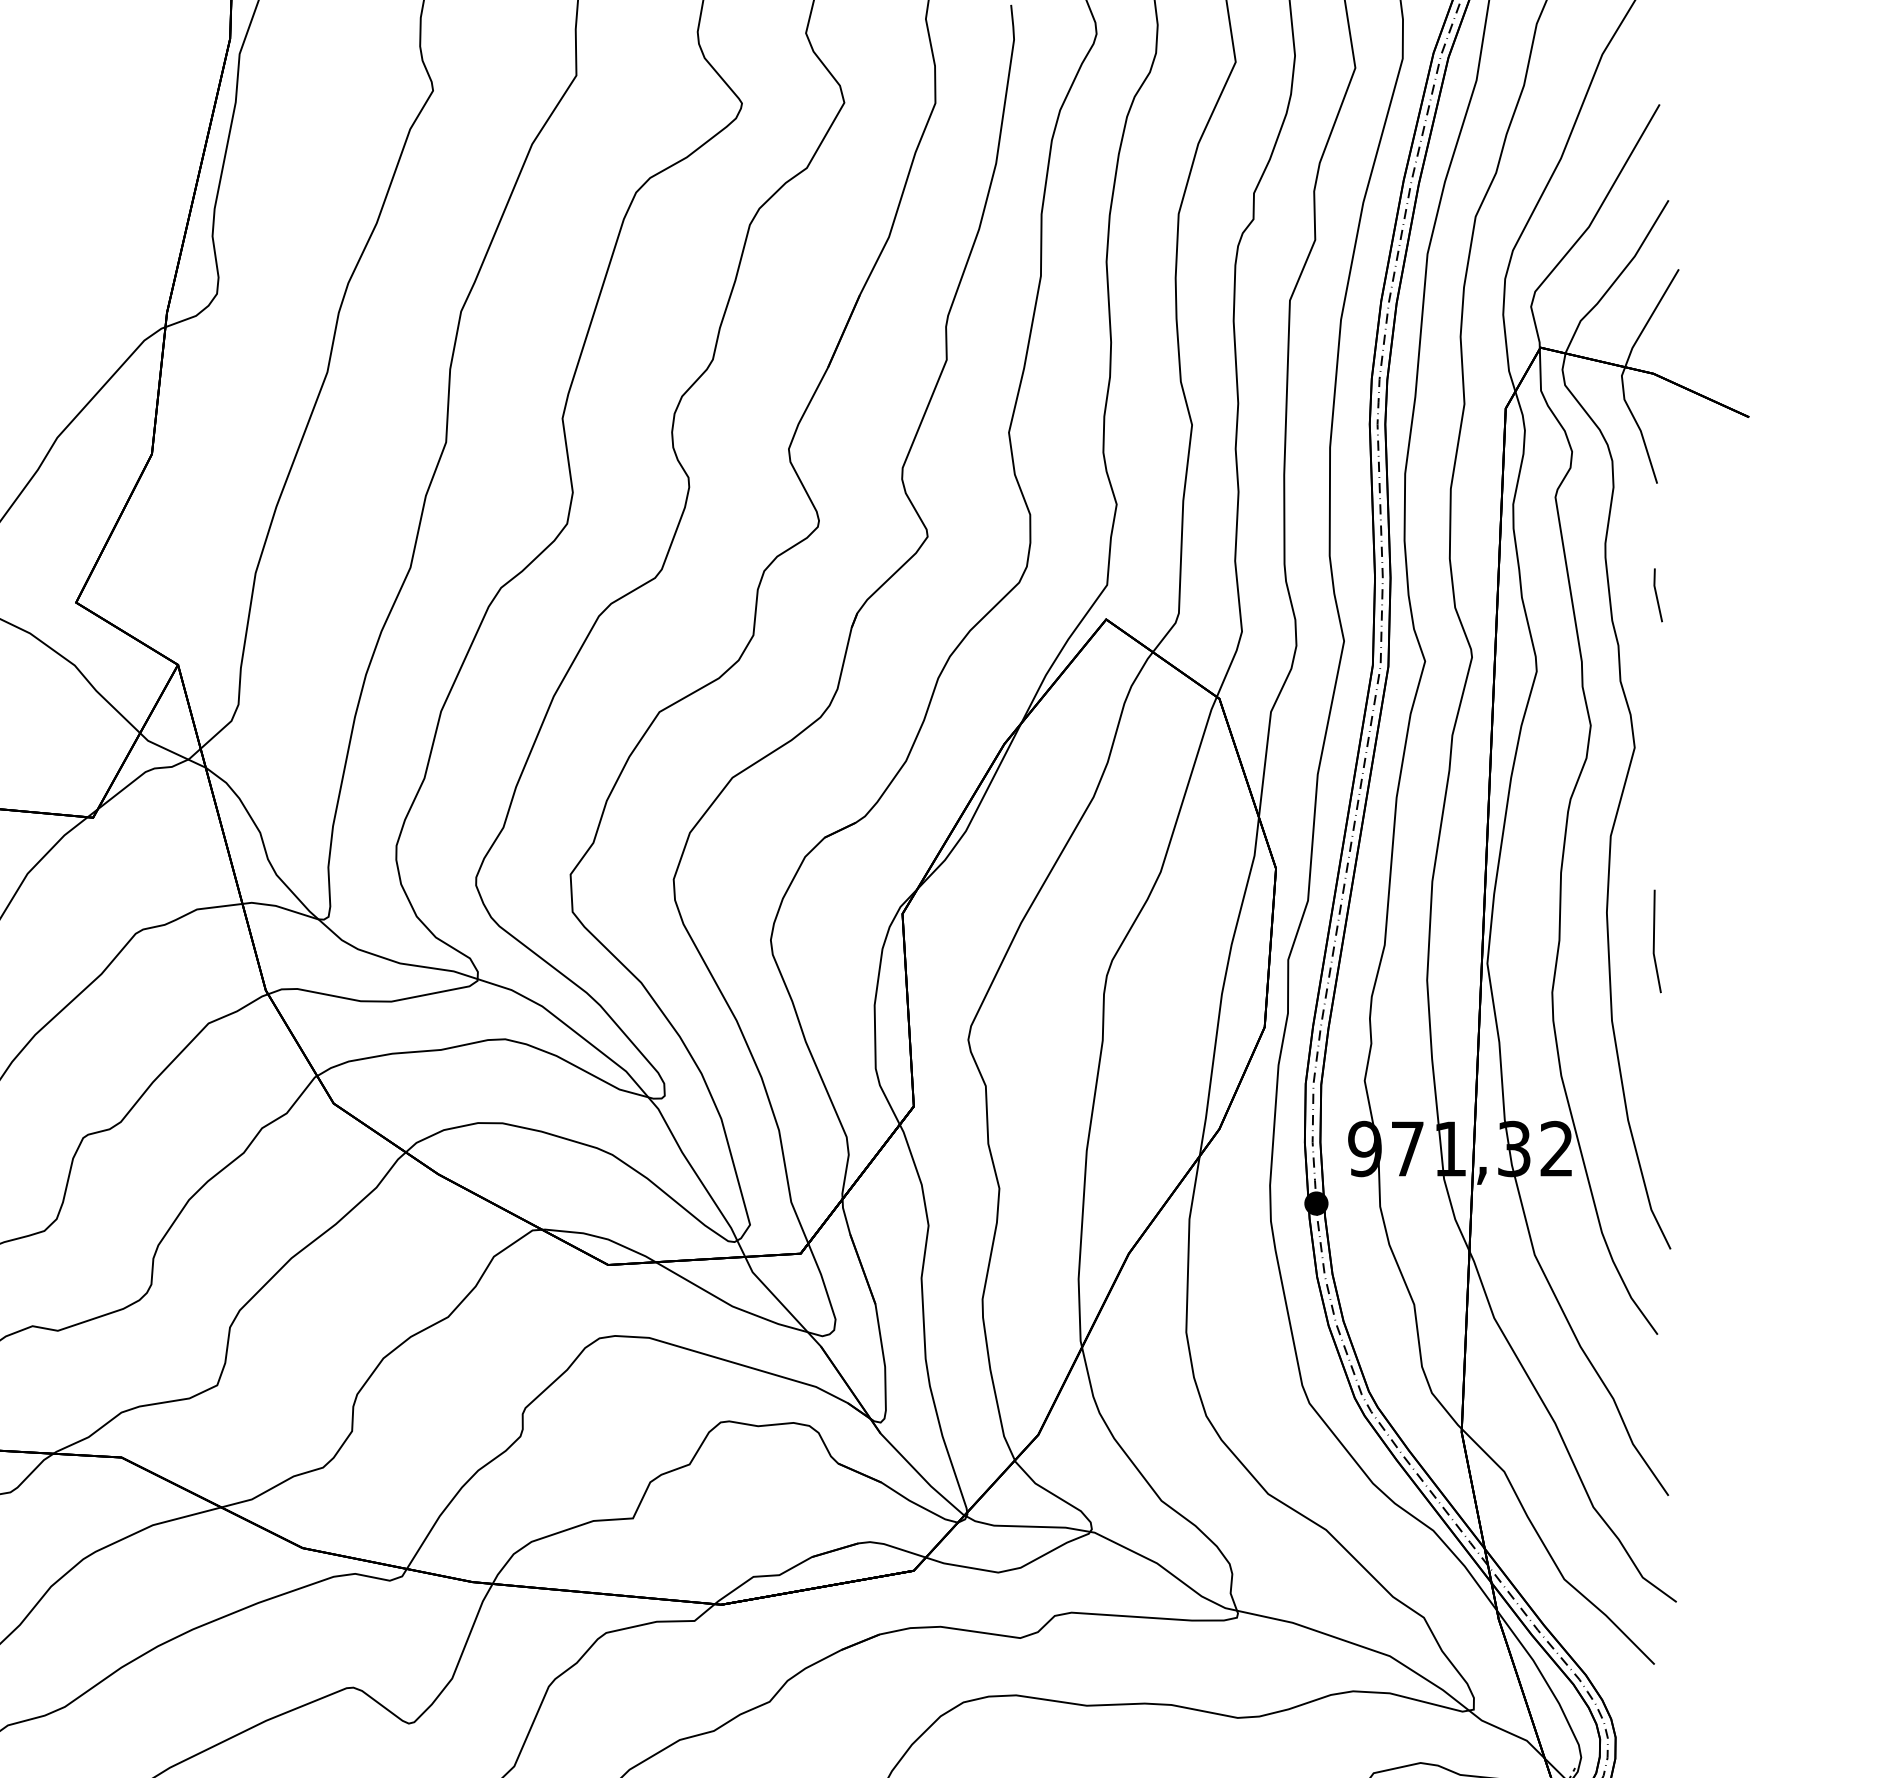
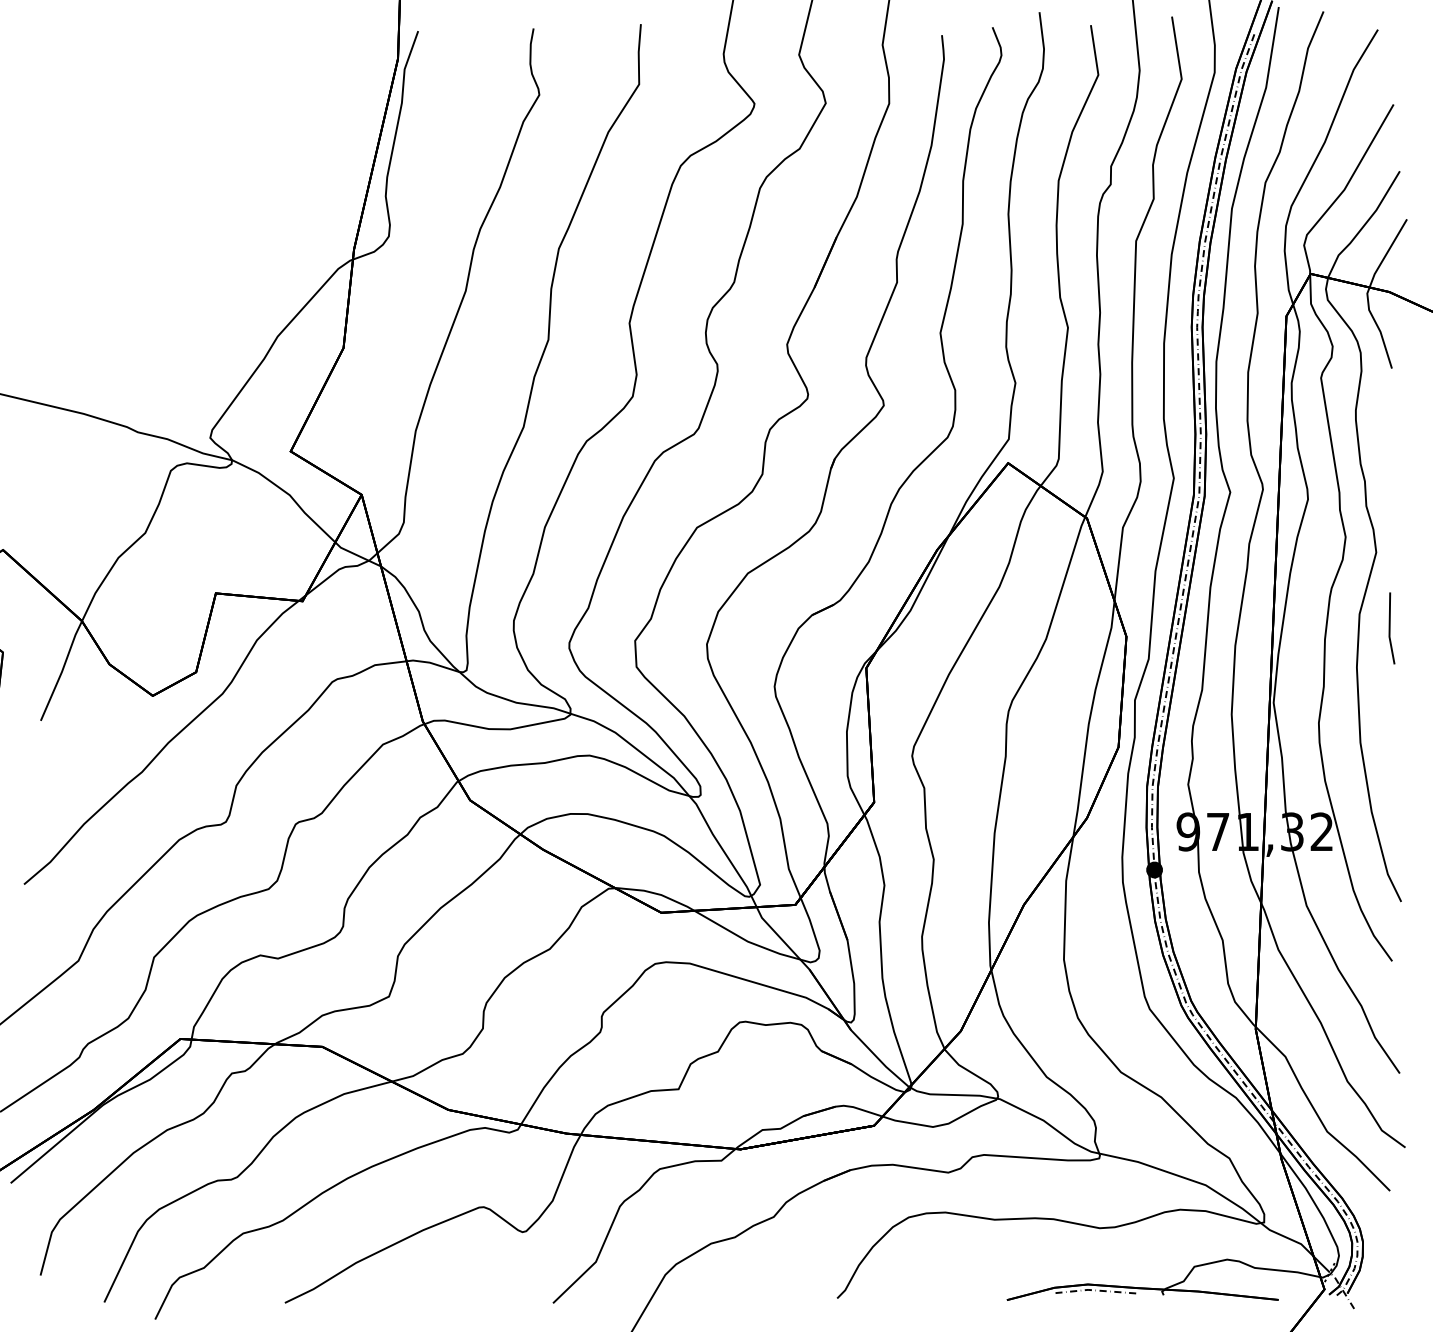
line: (1658, 595) -> (1392, 446), removed
line: (1655, 941) -> (1390, 628), moved

